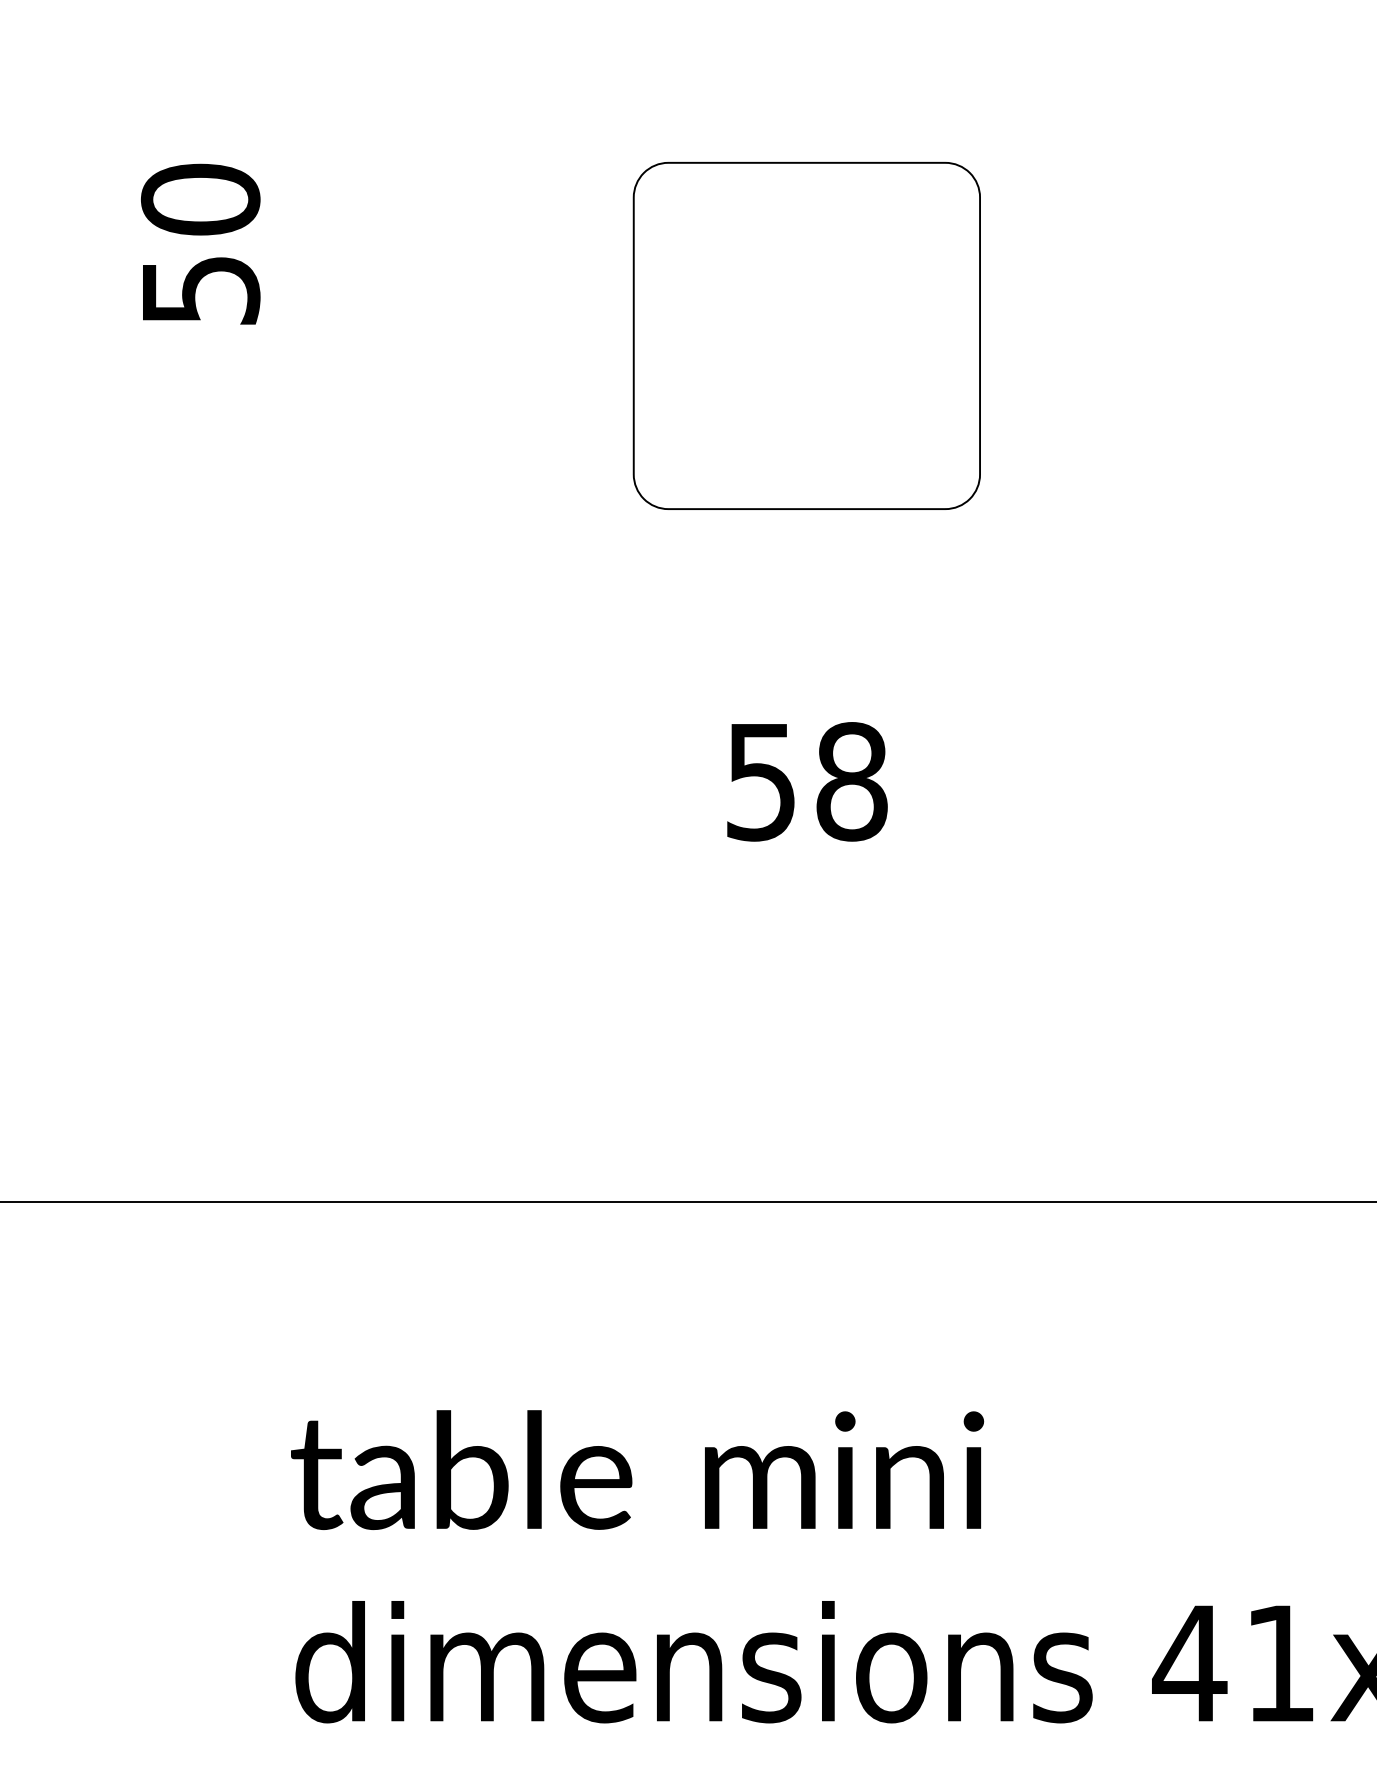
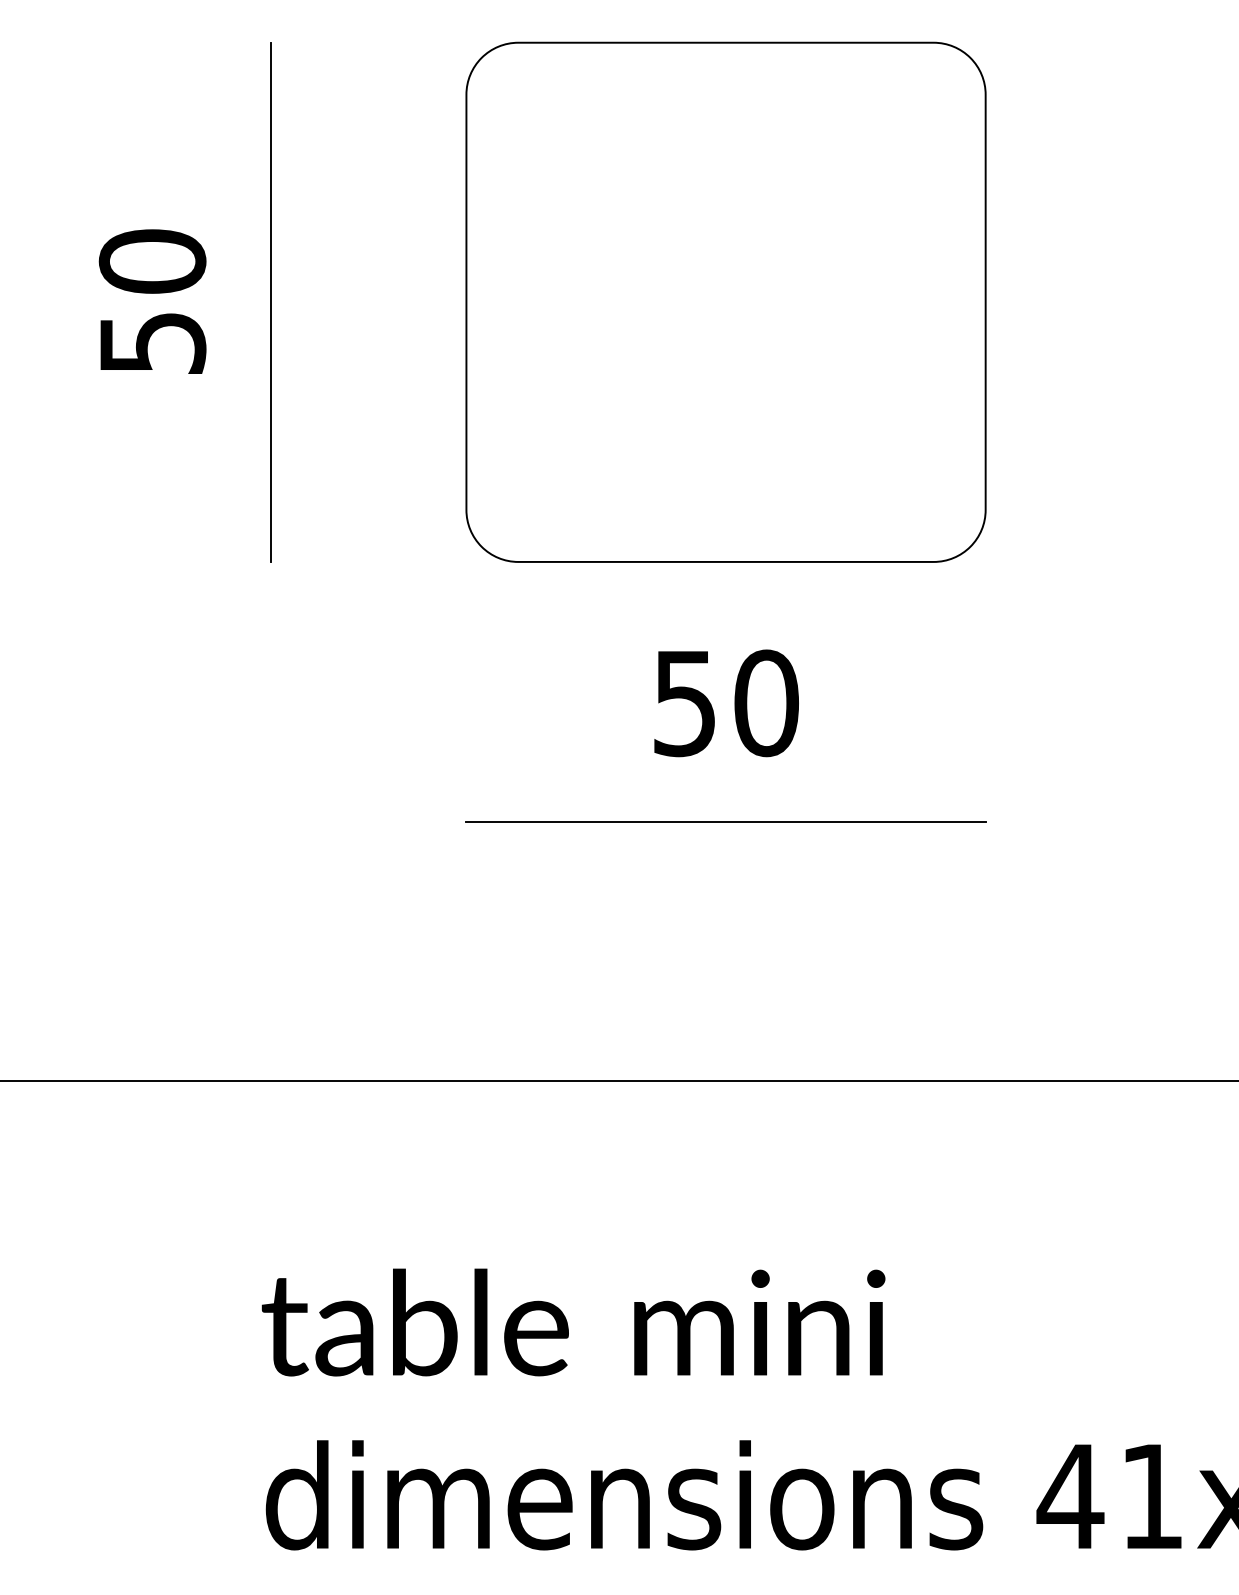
text: (200, 244) -> (152, 301), moved
line: (300, 335) -> (270, 301), added
part: (806, 335) -> (725, 301), size x1.67
text: (851, 780) -> (766, 702), 58 -> 50
line: (806, 913) -> (725, 821), added

